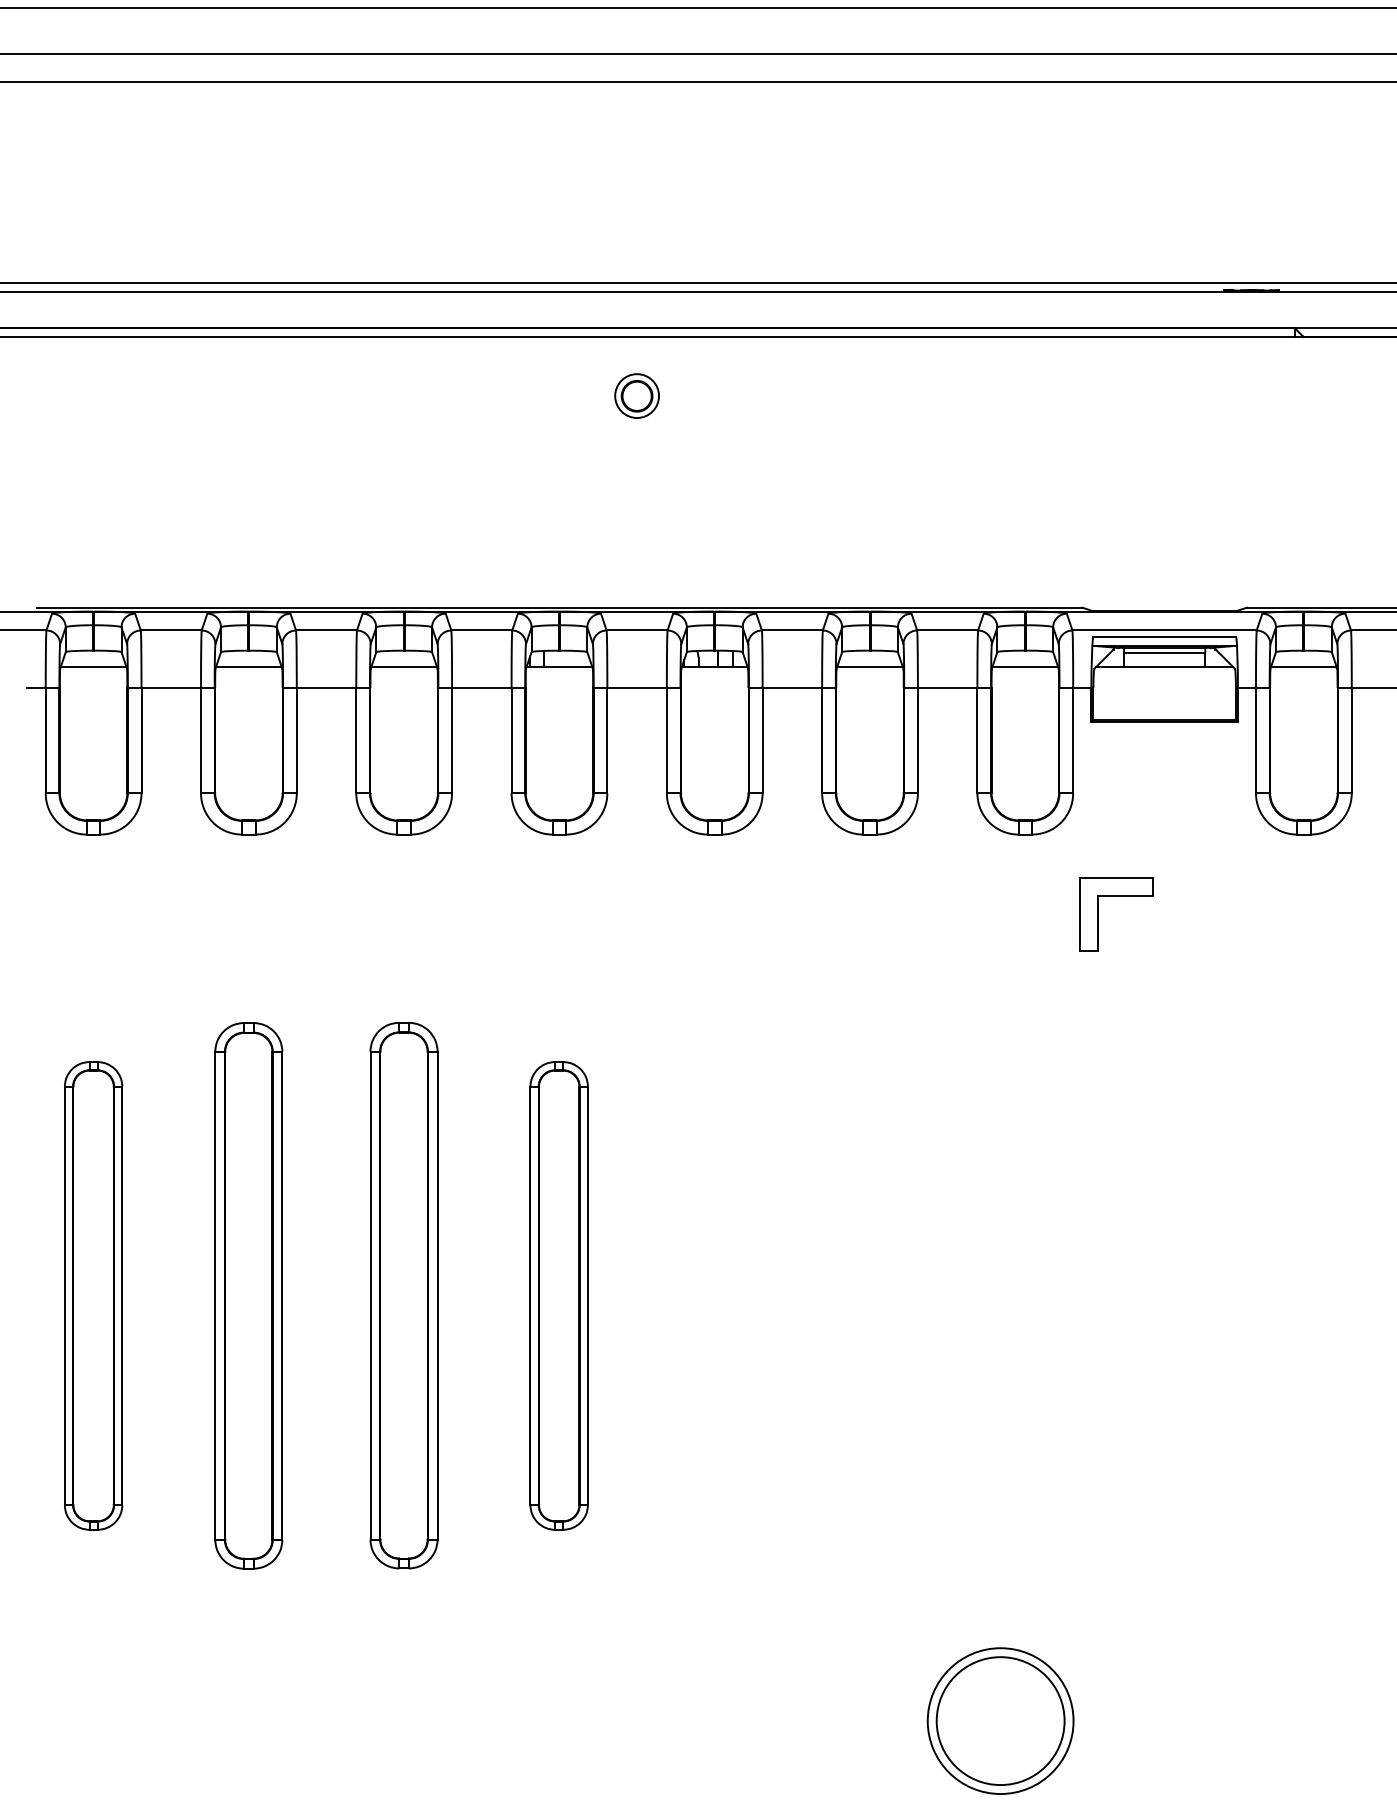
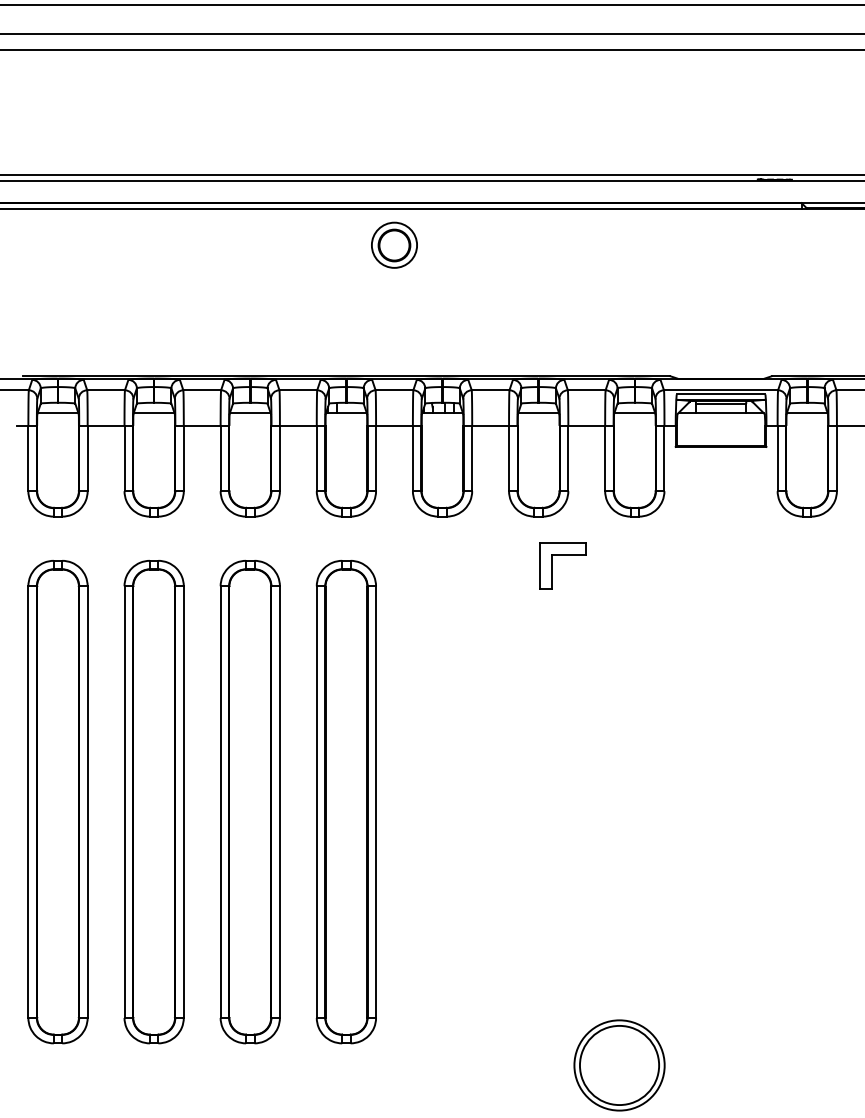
part: (637, 394) -> (394, 244), size x1.67
part: (1115, 897) -> (562, 555), moved
part: (402, 1294) -> (249, 801), size x1.43
part: (92, 1296) -> (57, 802), size x1.67
part: (247, 1296) -> (153, 802), size x1.43
part: (557, 1296) -> (345, 802), size x1.67

